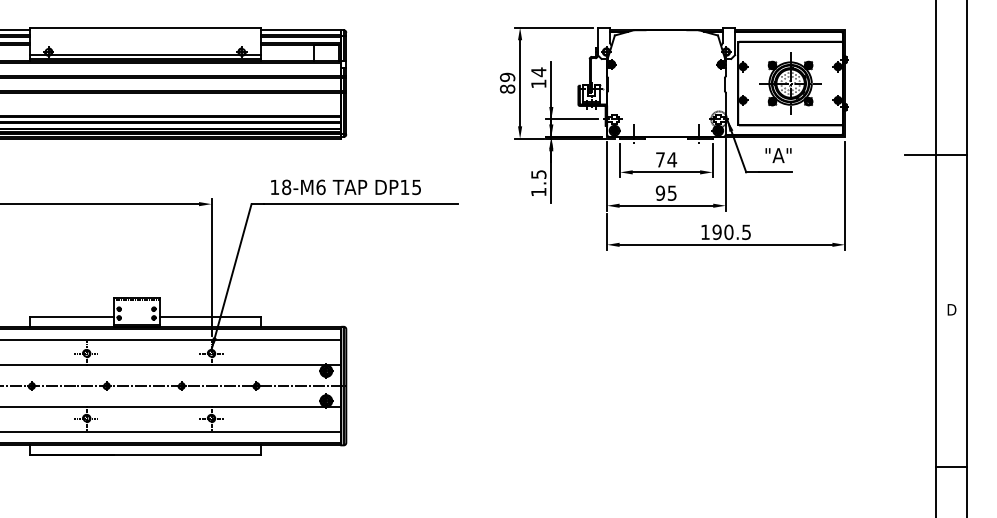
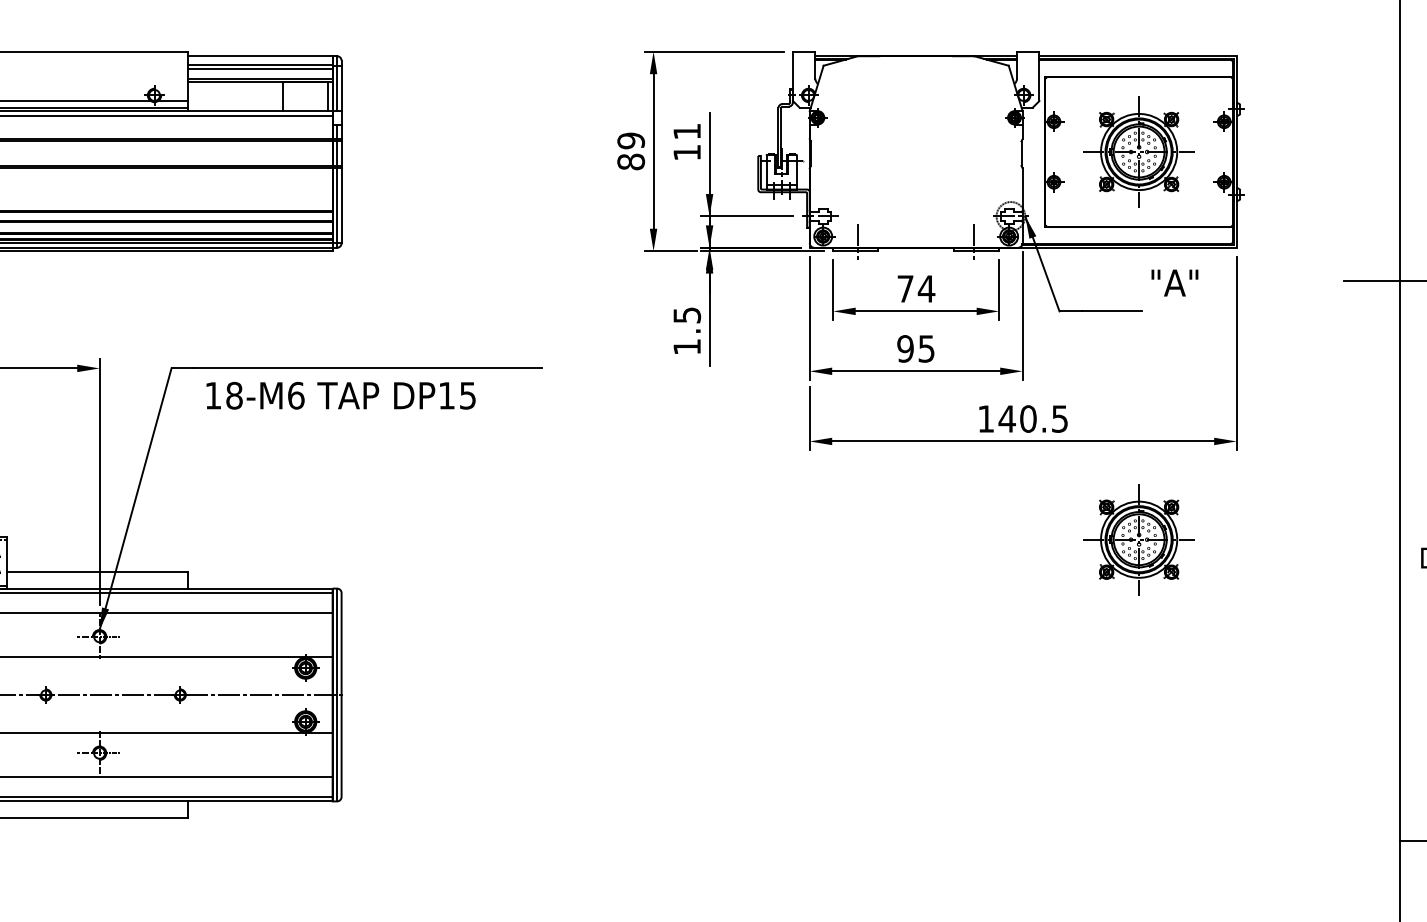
text: (538, 72) -> (686, 132), 14 -> 11
text: (778, 155) -> (1174, 282), moved
text: (345, 187) -> (340, 395), moved
text: (716, 231) -> (1006, 417), 190.5 -> 140.5
part: (790, 299) -> (1138, 539), added

